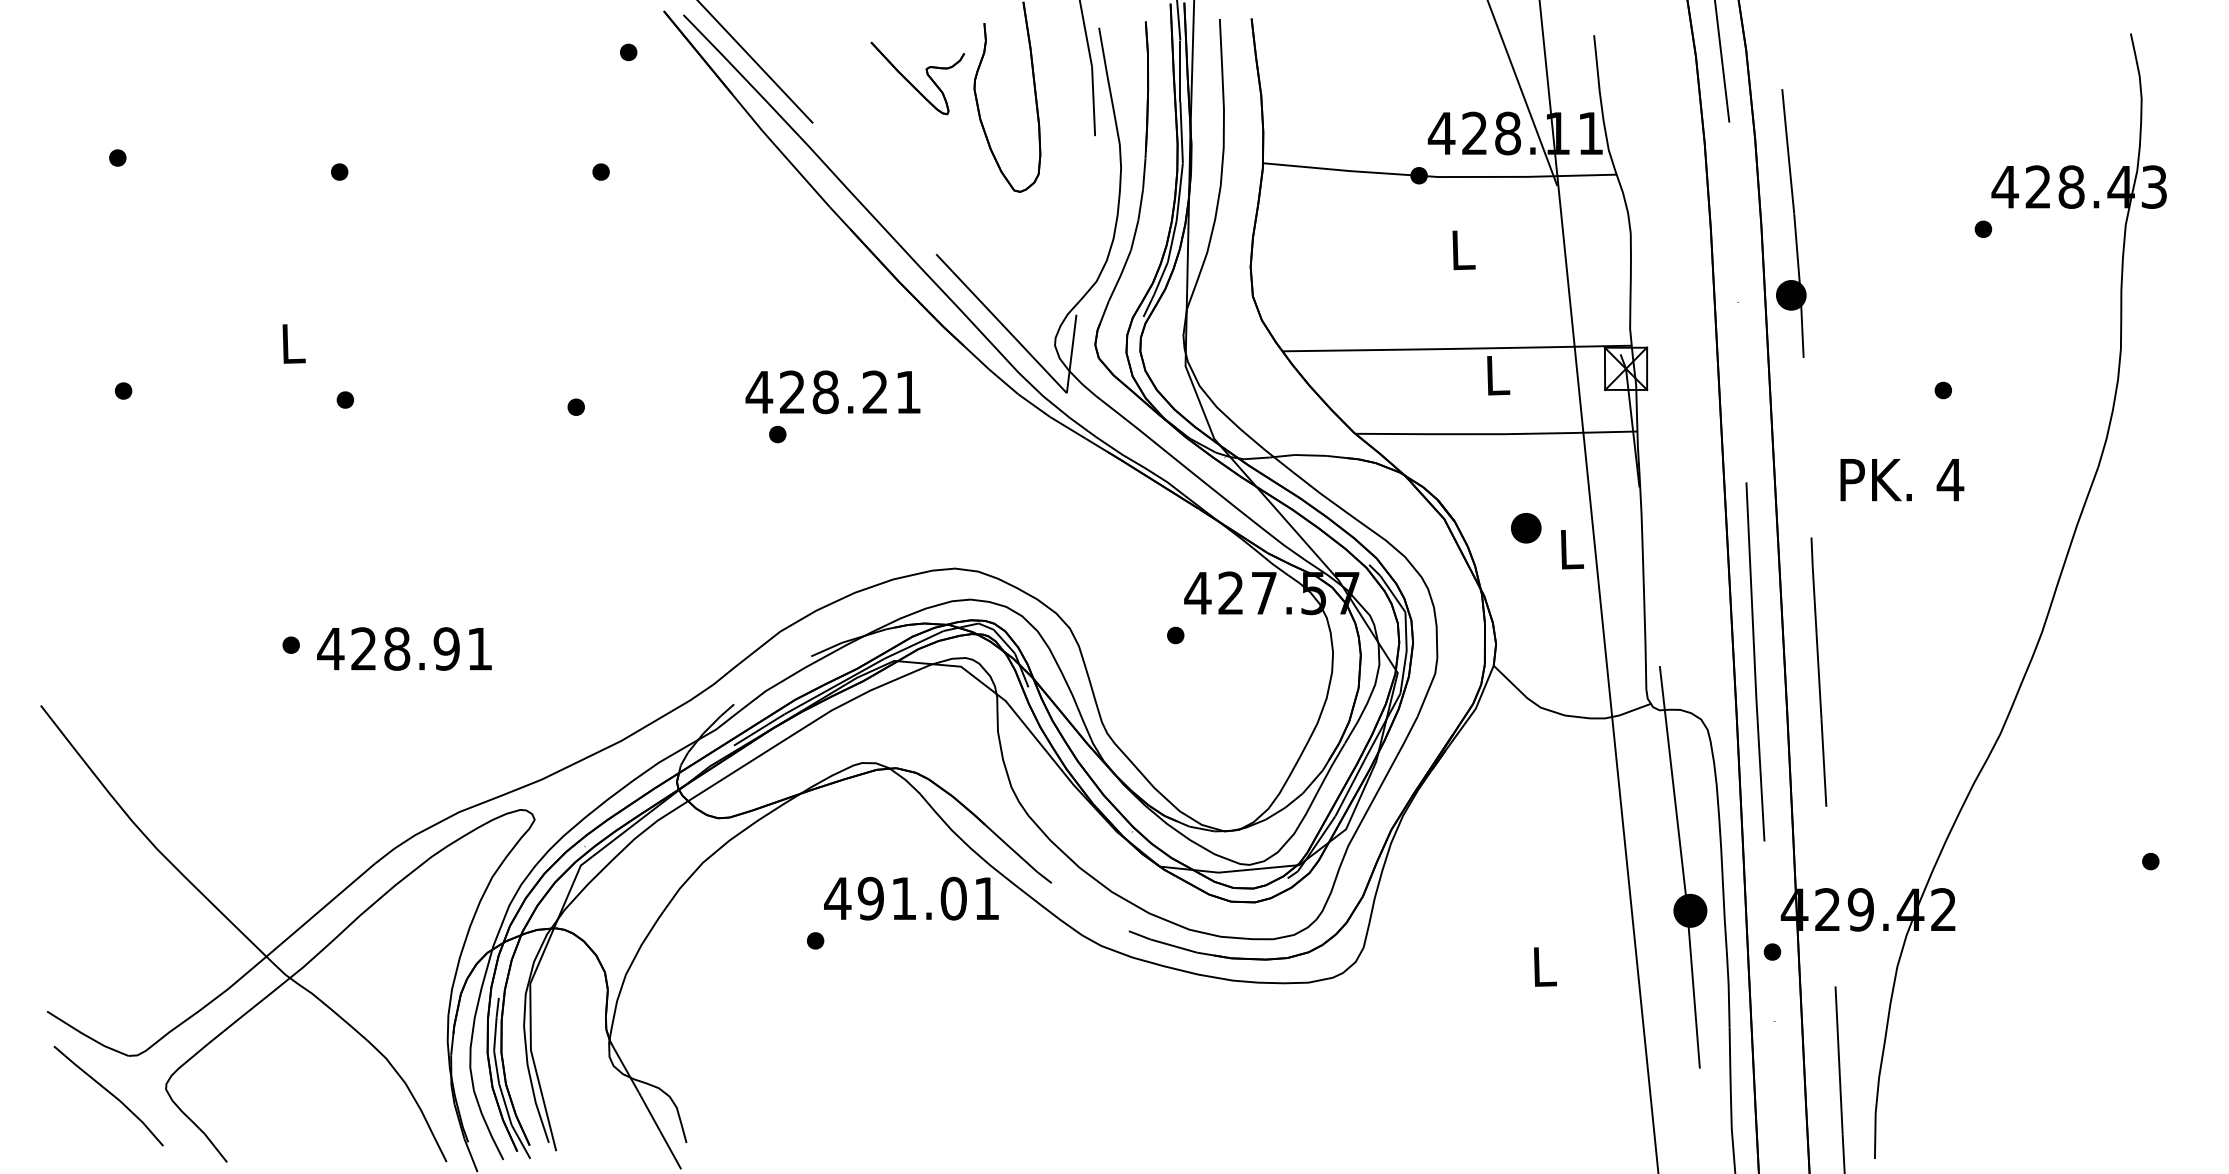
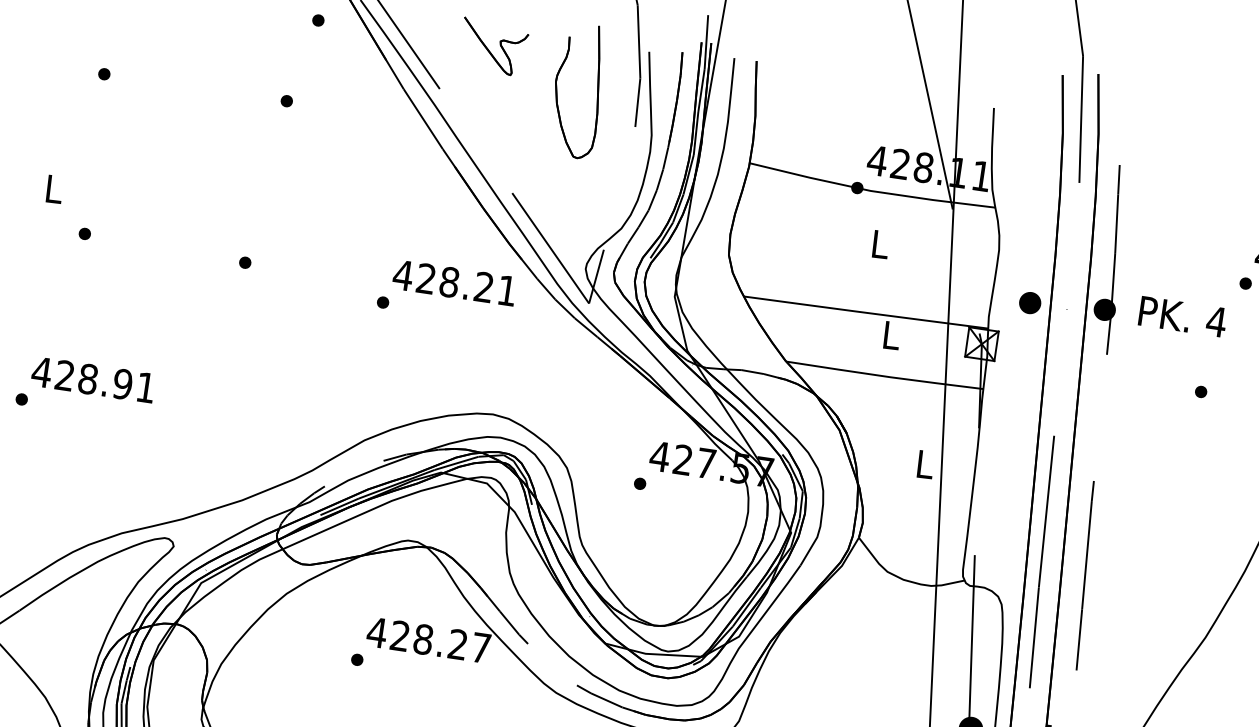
part: (911, 83) -> (488, 49), moved
text: (832, 392) -> (454, 283), moved
text: (1902, 480) -> (1183, 317), moved
part: (1526, 528) -> (1030, 303), moved
text: (404, 648) -> (93, 379), moved
text: (928, 898) -> (440, 641), 491.01 -> 428.27

